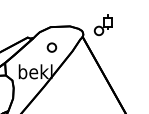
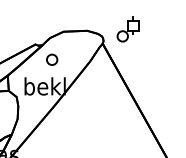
part: (52, 47) -> (52, 59), moved

